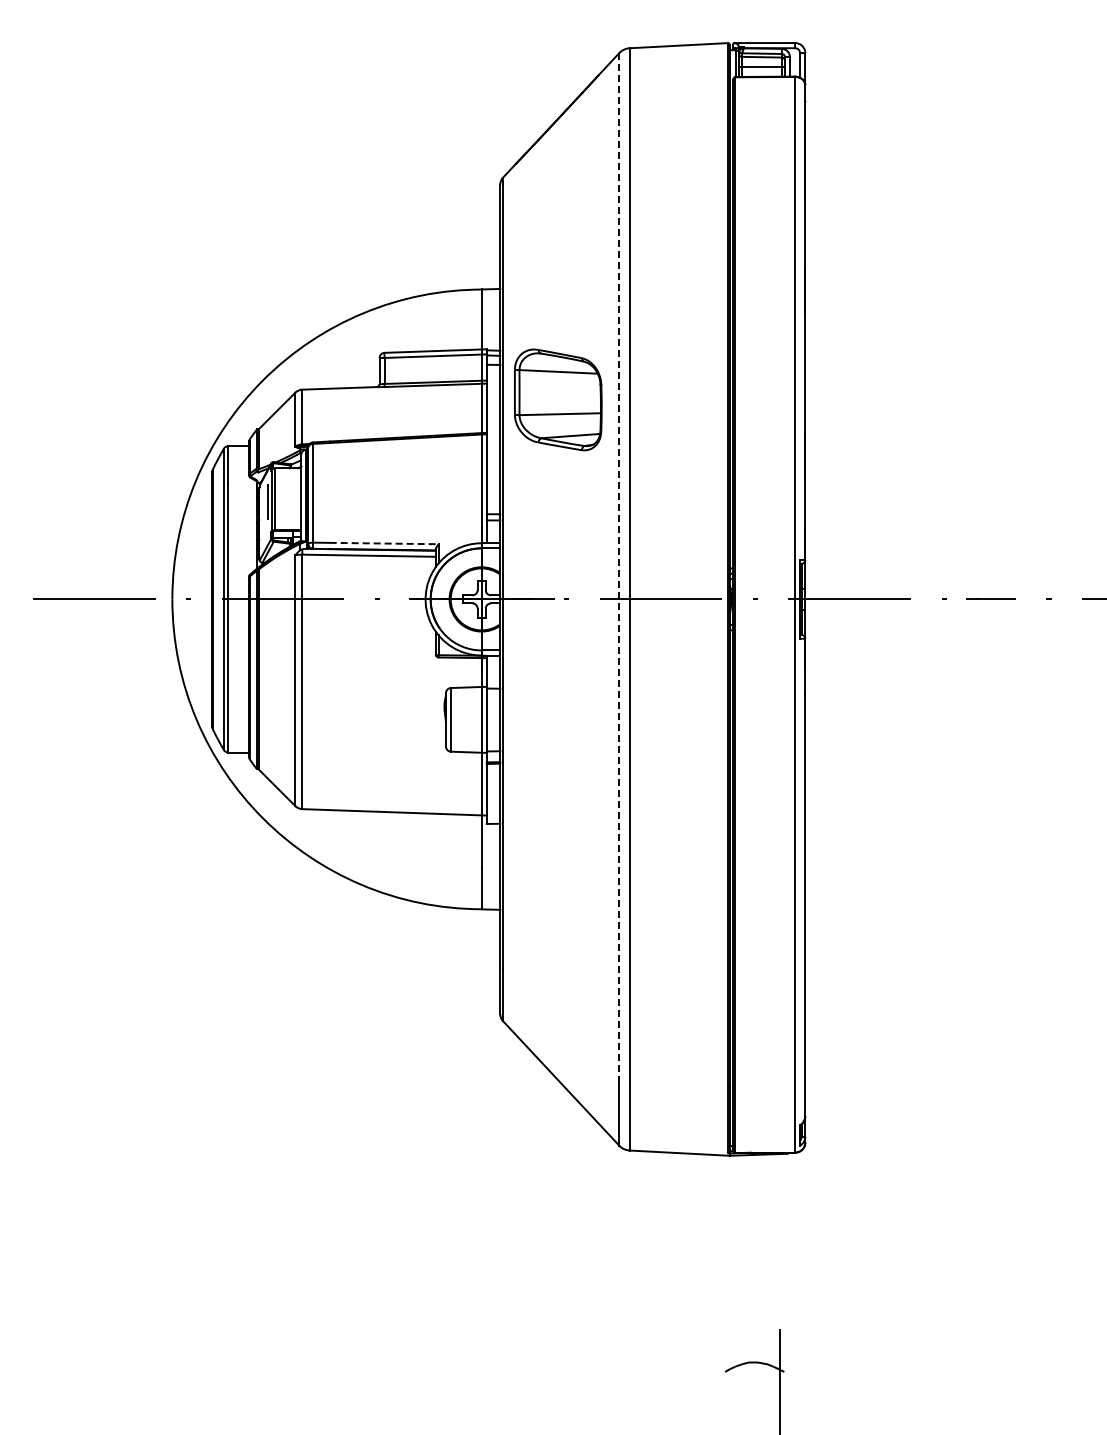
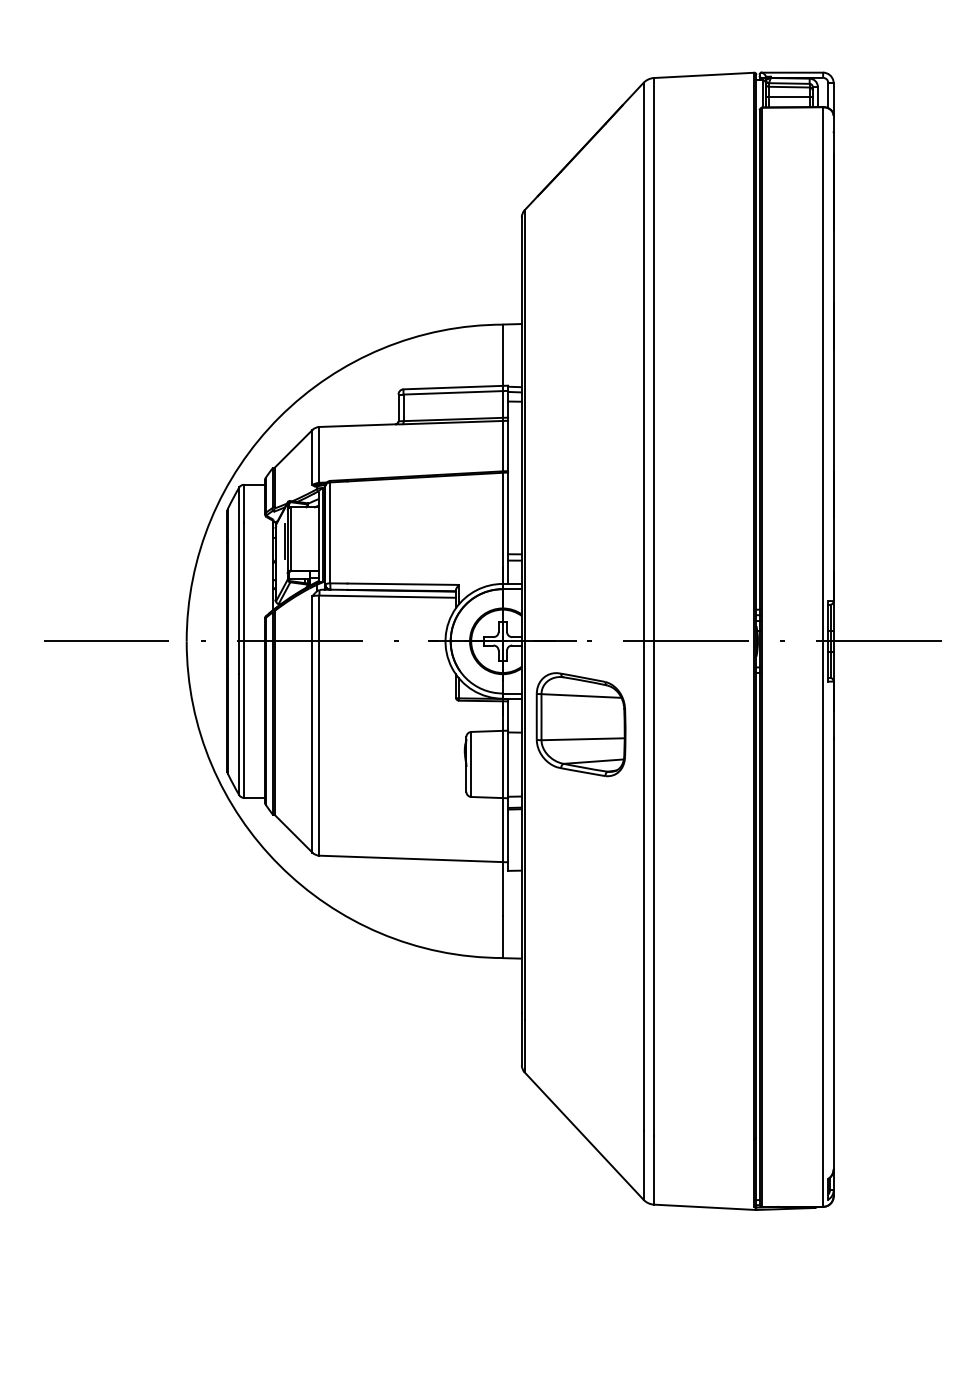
part: (558, 399) -> (581, 724), moved
line: (384, 543) -> (403, 584), dashed -> solid
line: (619, 565) -> (643, 606), dashed -> solid

